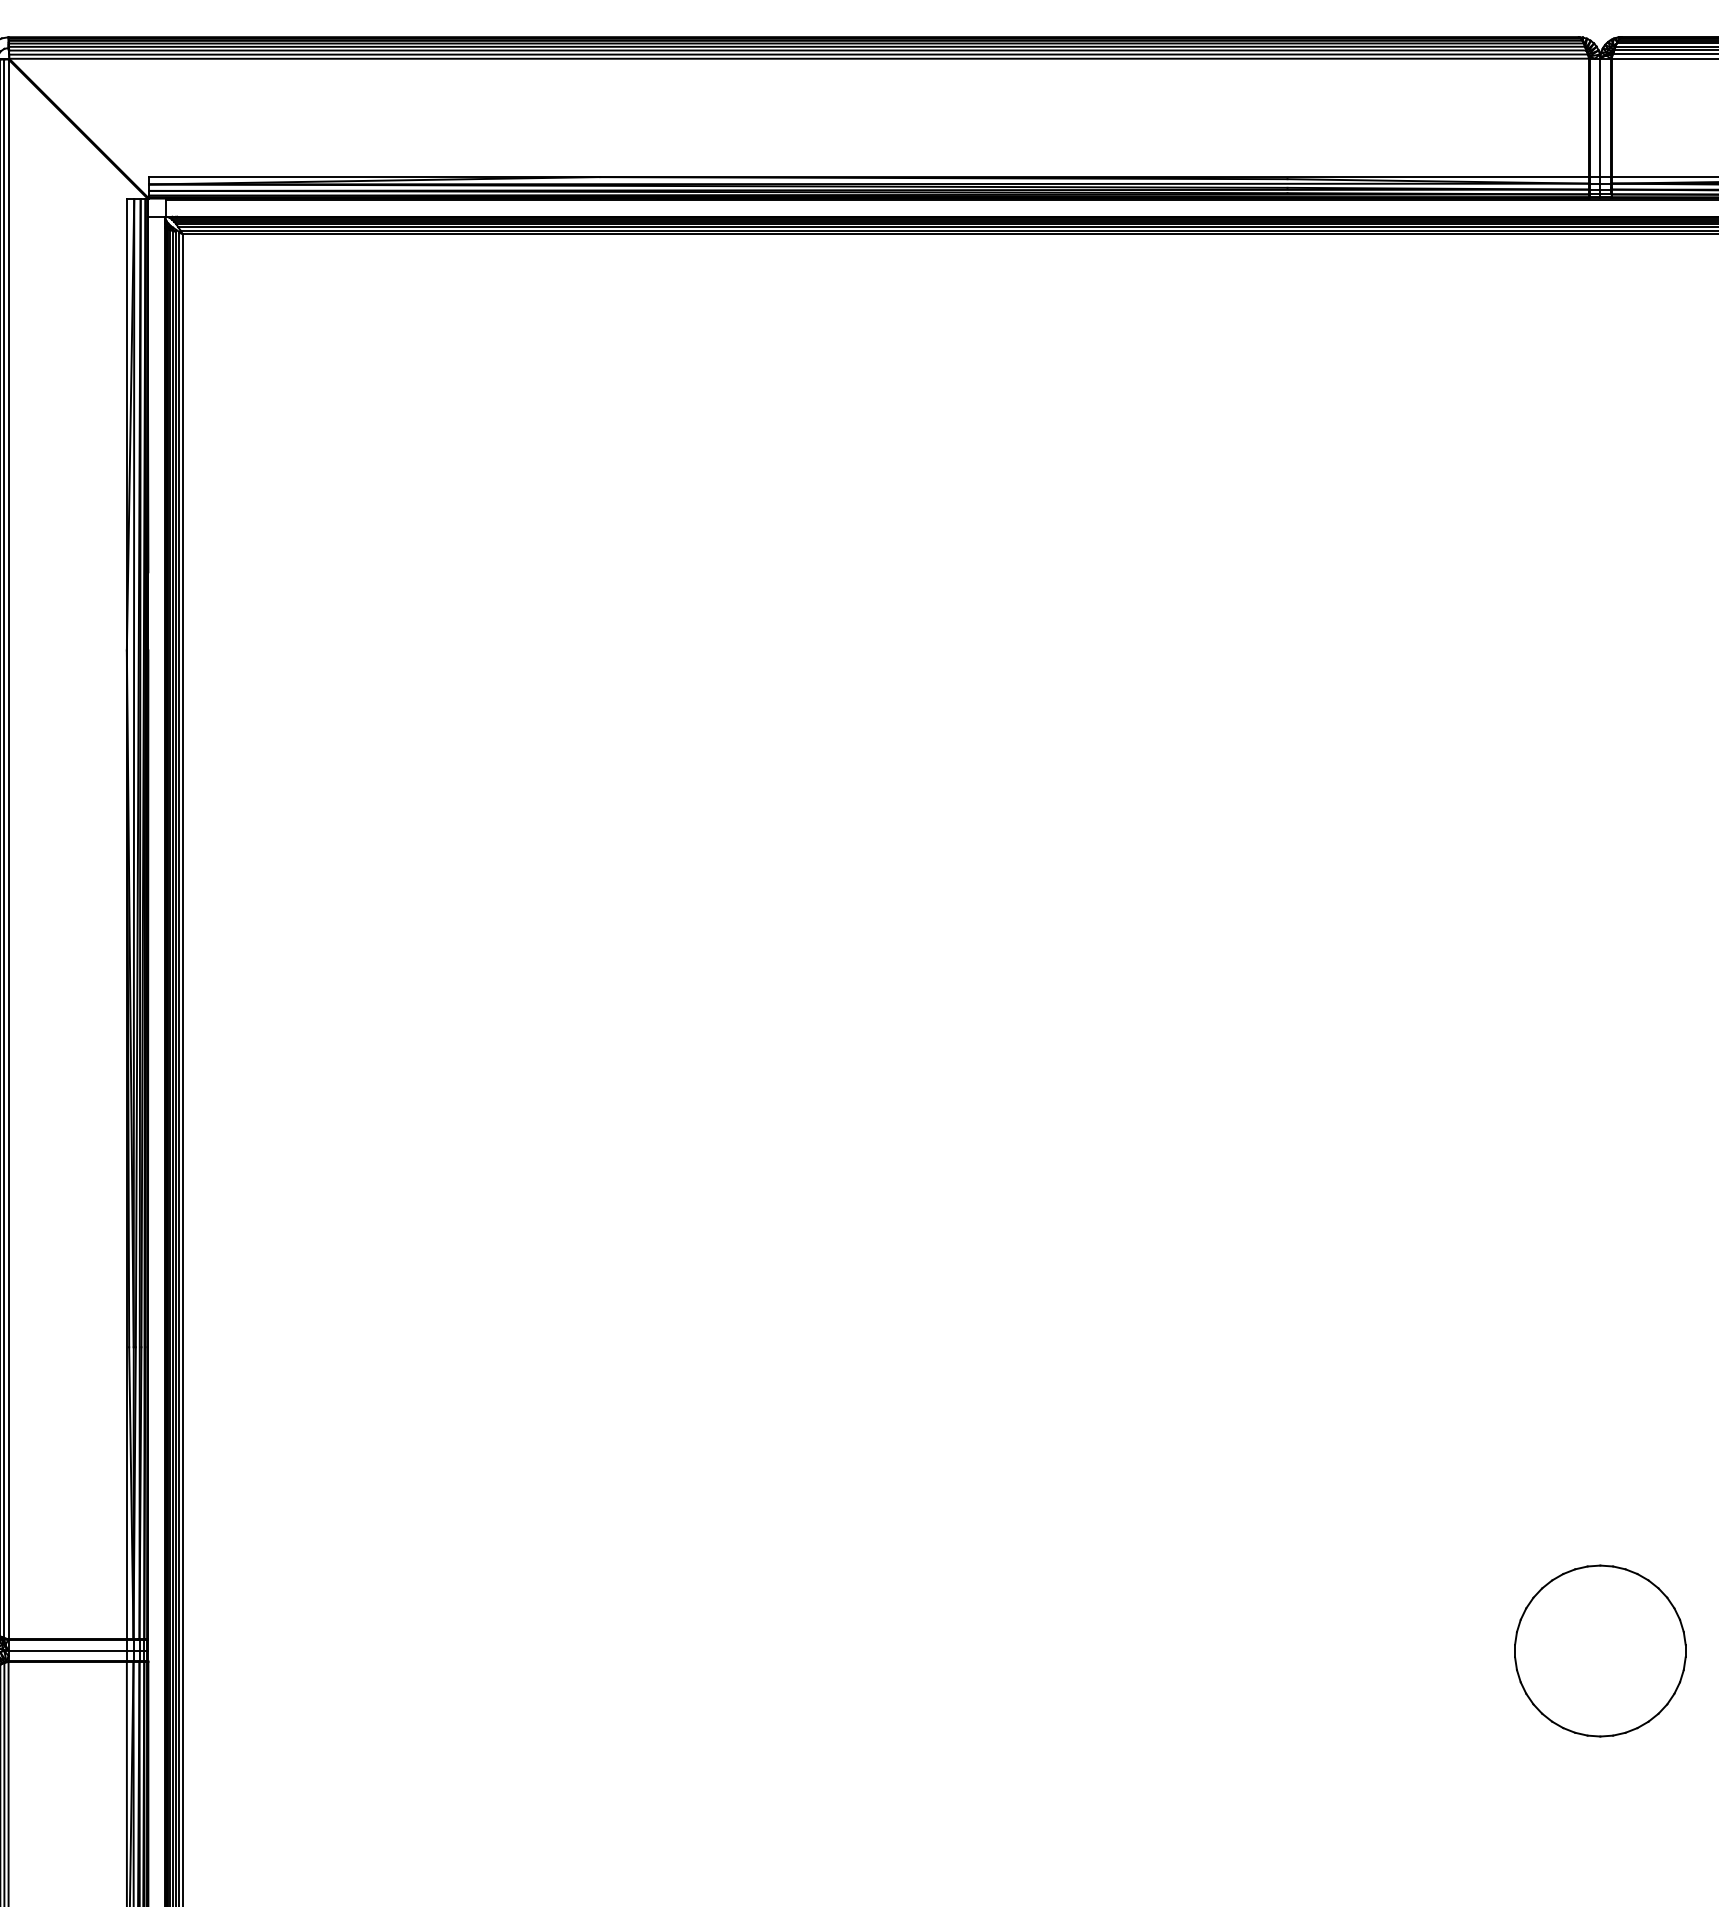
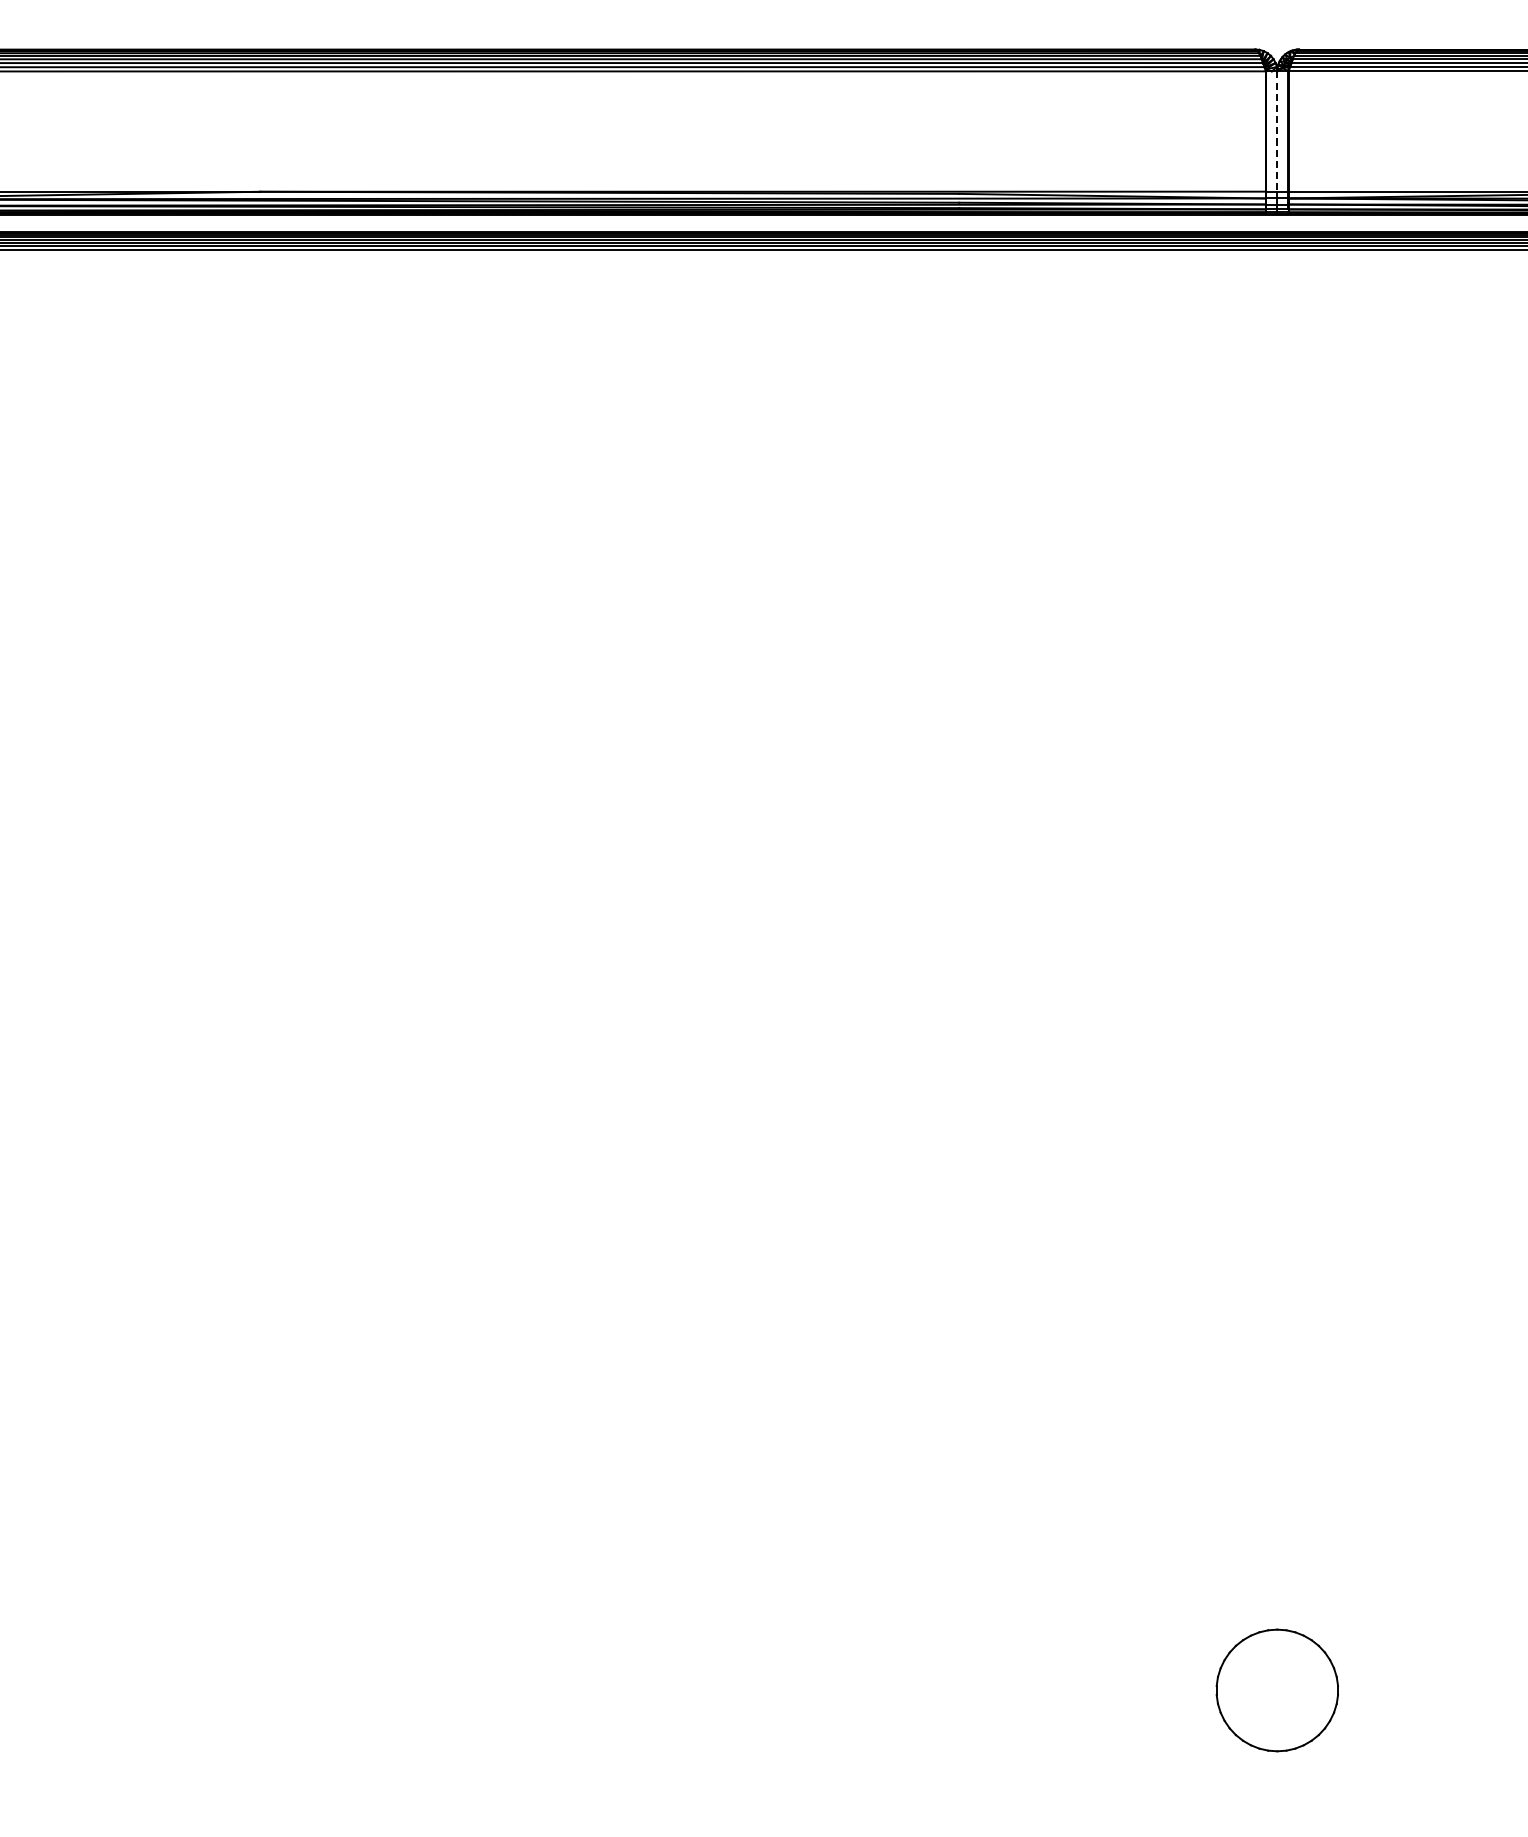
line: (1600, 118) -> (1277, 132), solid -> dashed
part: (1600, 1650) -> (1277, 1689), size x0.7

